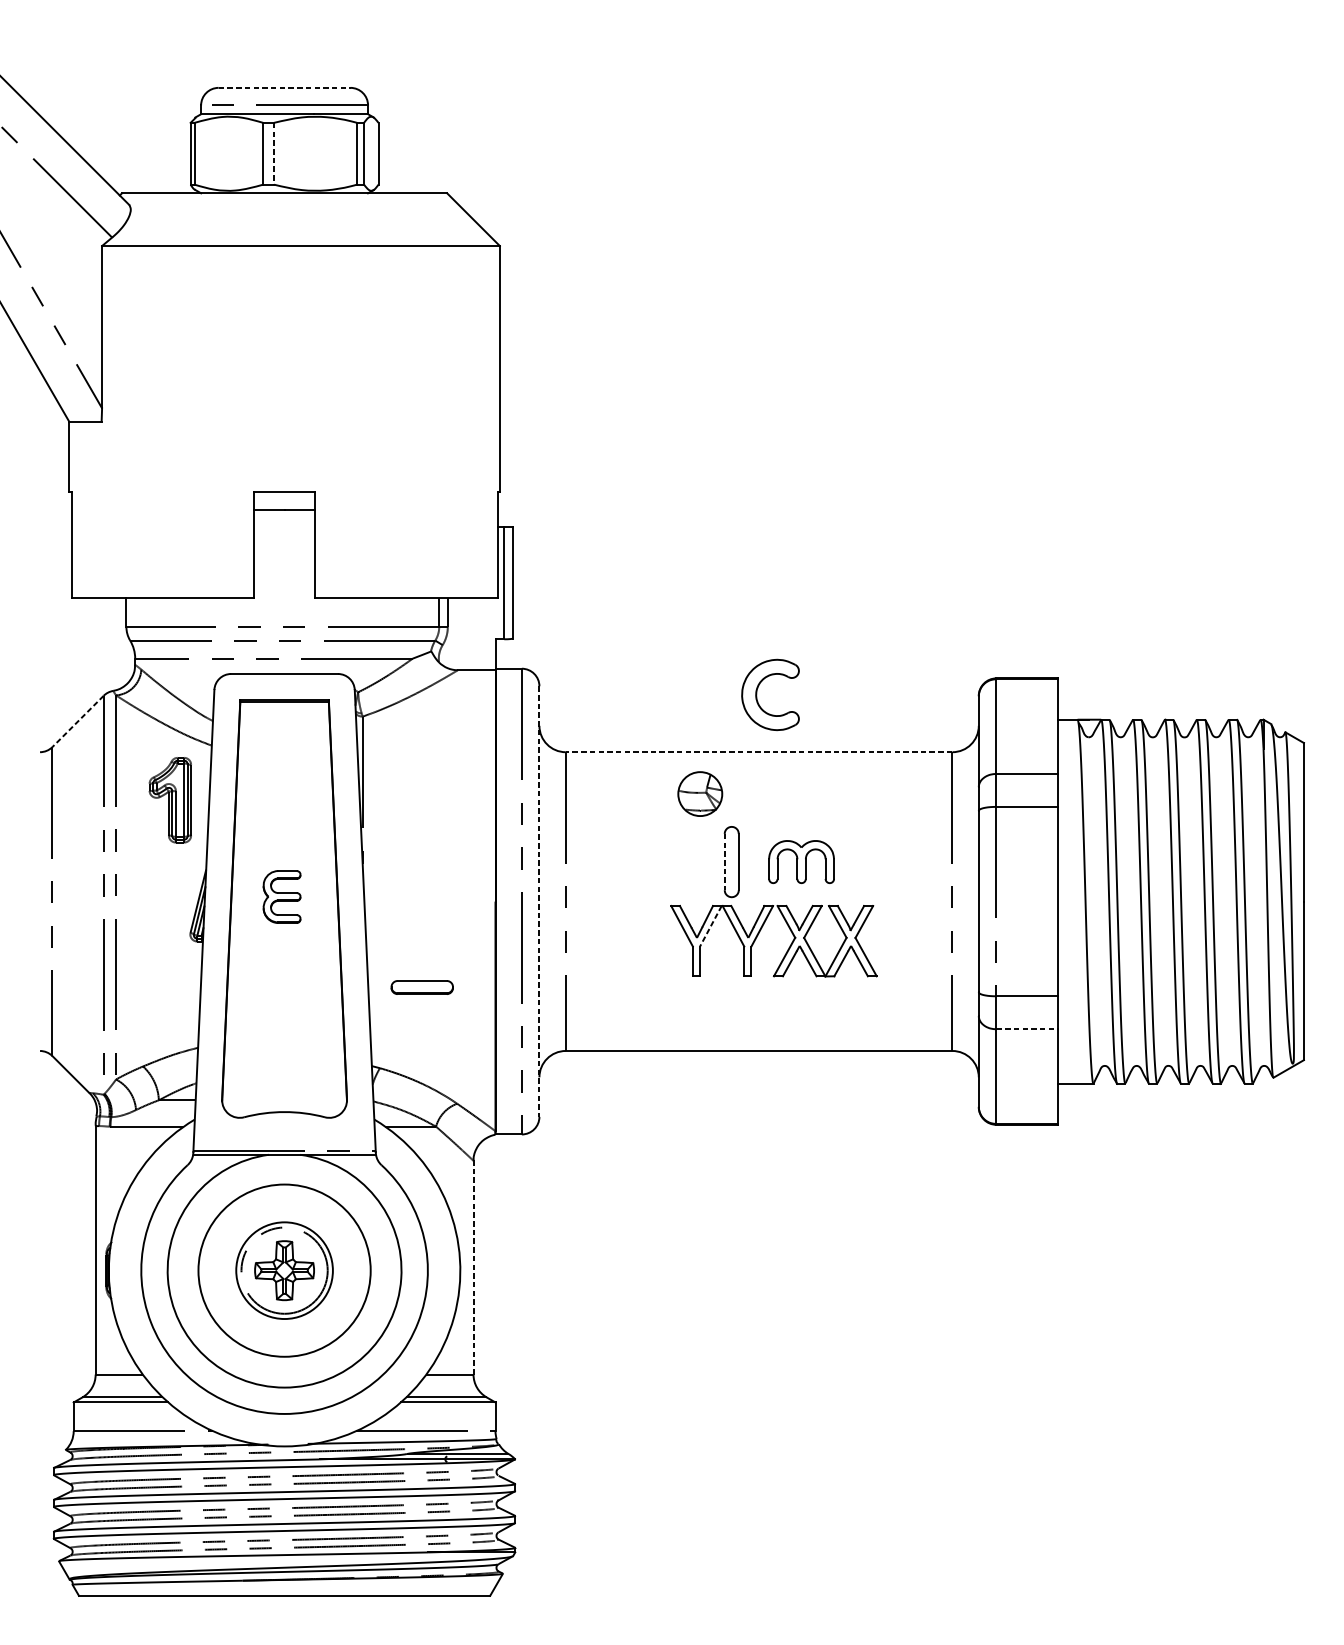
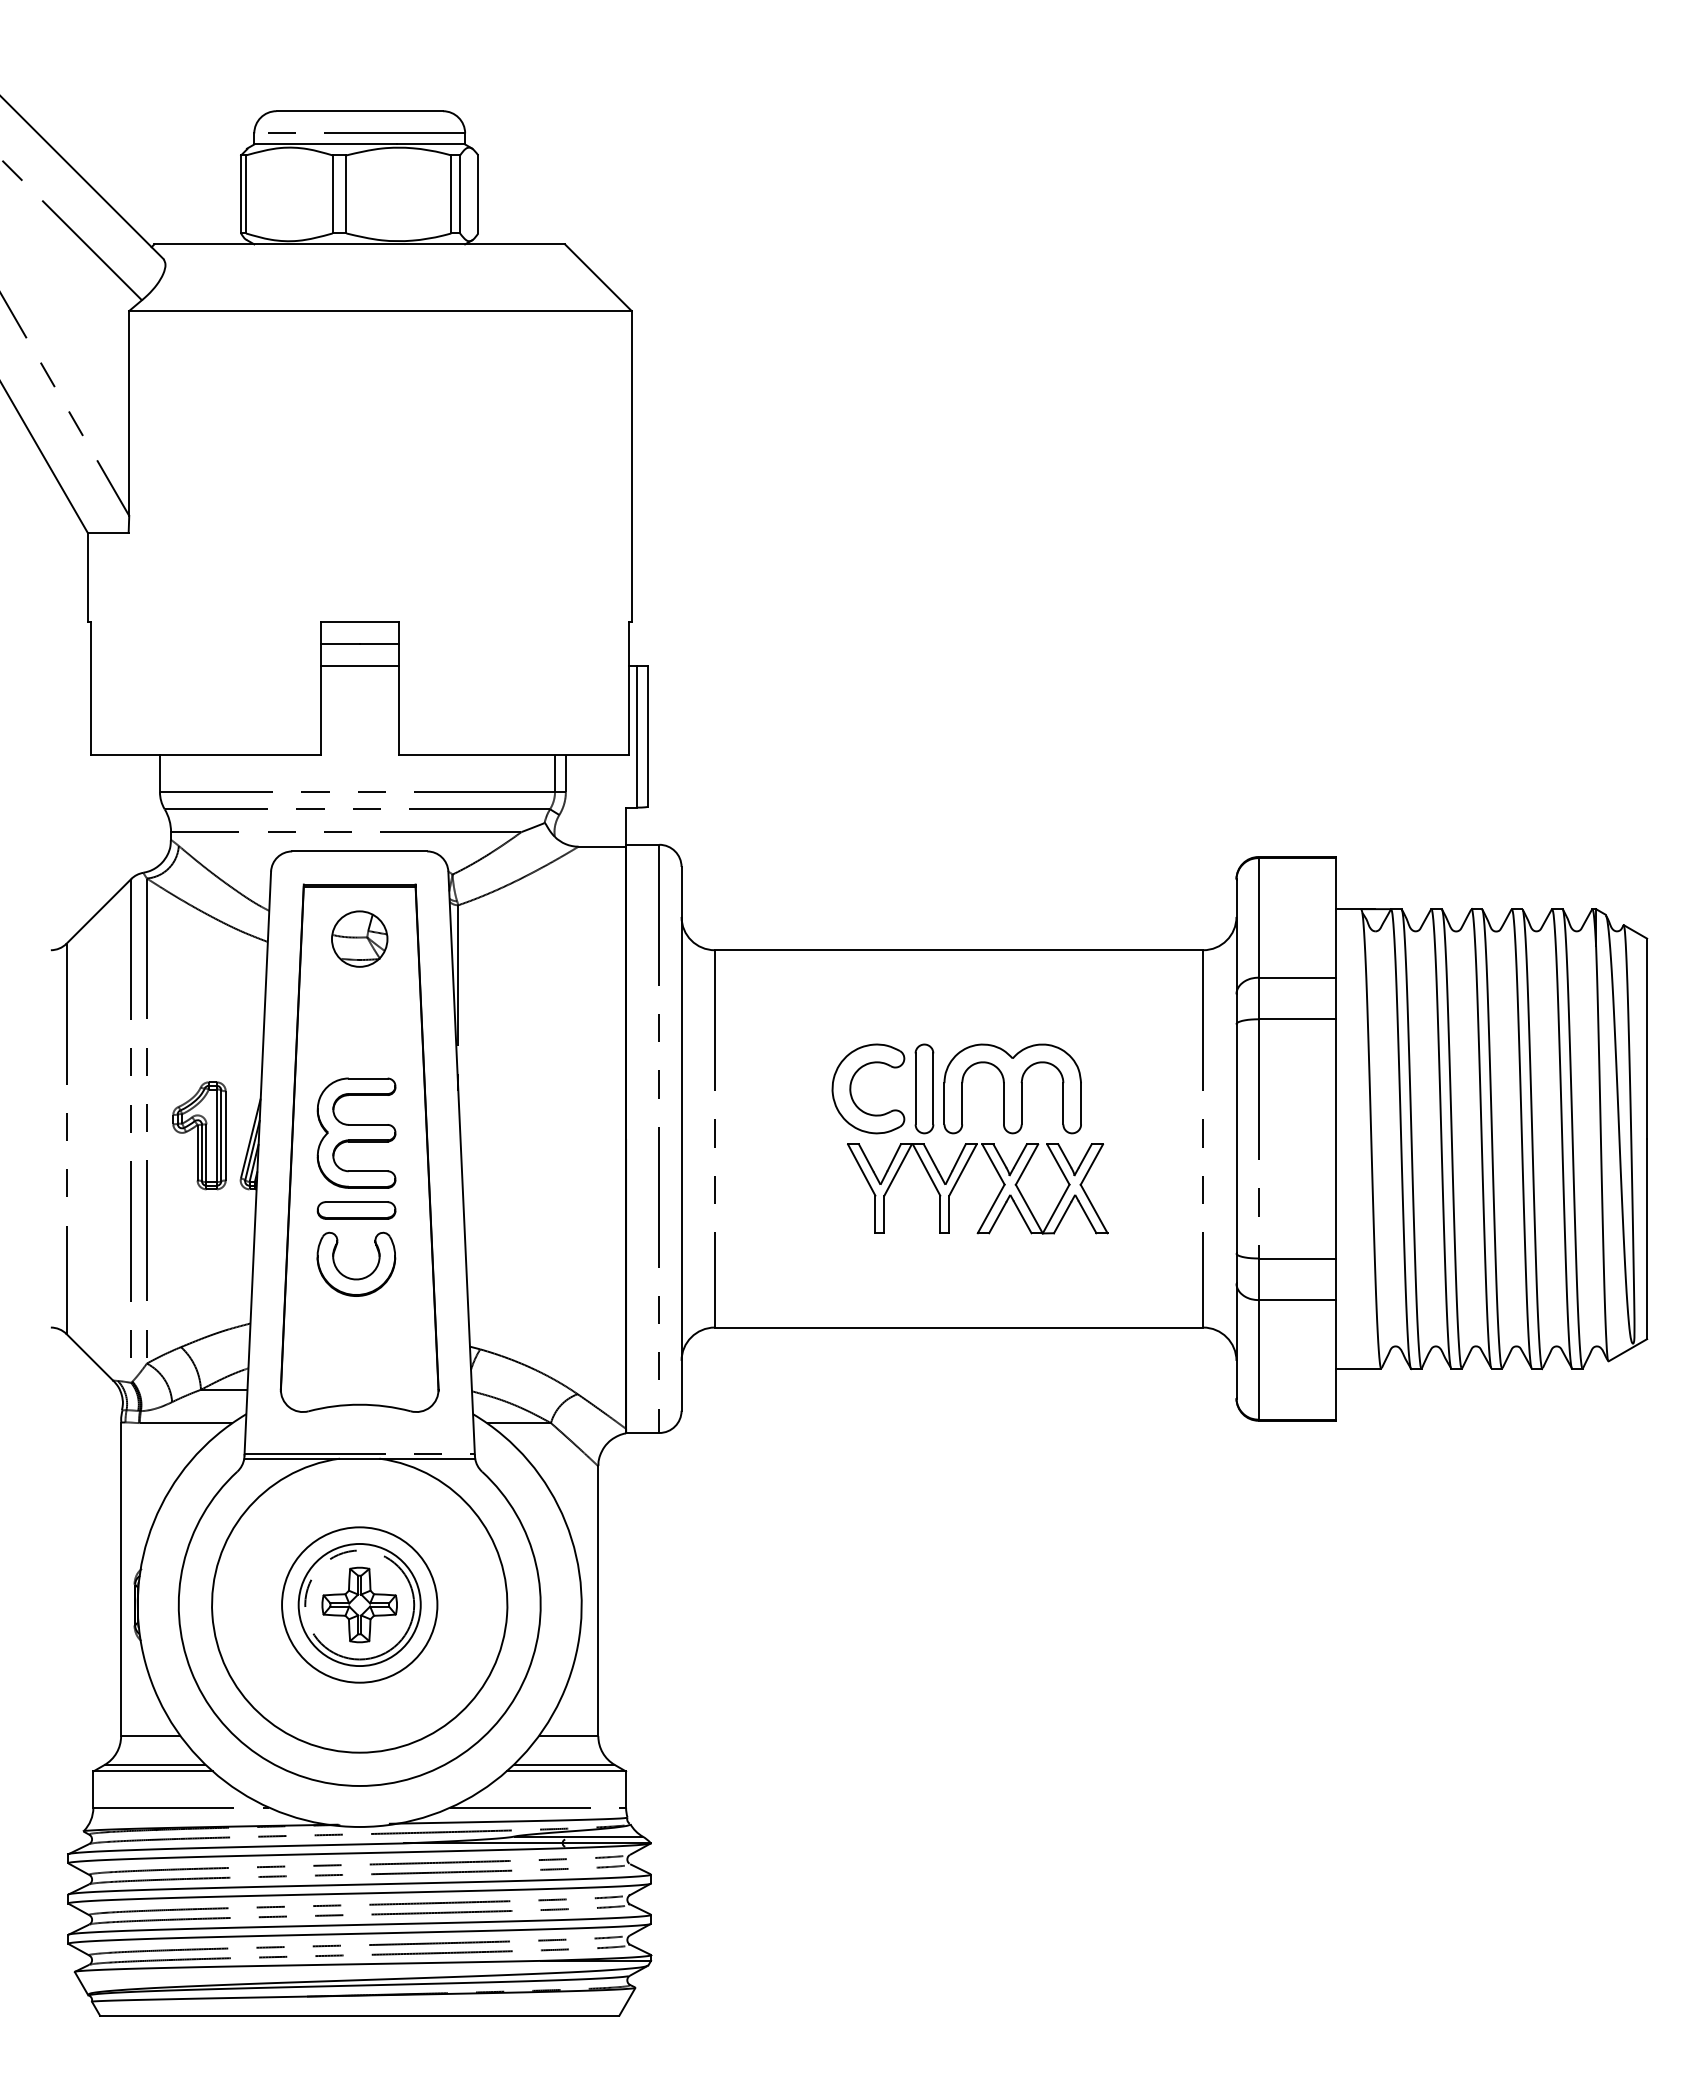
line: (285, 88) -> (360, 111), dashed -> solid
line: (274, 153) -> (346, 194), dashed -> solid
line: (284, 527) -> (359, 666), added
part: (757, 694) -> (851, 1088), moved
line: (77, 721) -> (98, 911), dashed -> solid
line: (758, 752) -> (958, 950), dashed -> solid
part: (700, 793) -> (359, 938), moved
part: (170, 799) -> (199, 1135), moved
line: (724, 861) -> (915, 1088), dashed -> solid
part: (801, 861) -> (1012, 1088), size x1.67
part: (282, 896) -> (356, 1132), size x1.67
line: (539, 901) -> (681, 1138), dashed -> solid
line: (711, 926) -> (898, 1170), dashed -> solid
part: (422, 987) -> (356, 1210), moved
part: (282, 1012) -> (356, 1278), added
line: (1027, 1029) -> (1297, 1300), dashed -> solid
line: (473, 1267) -> (598, 1600), dashed -> solid
circle: (284, 1270) -> (359, 1604), size x0.71

